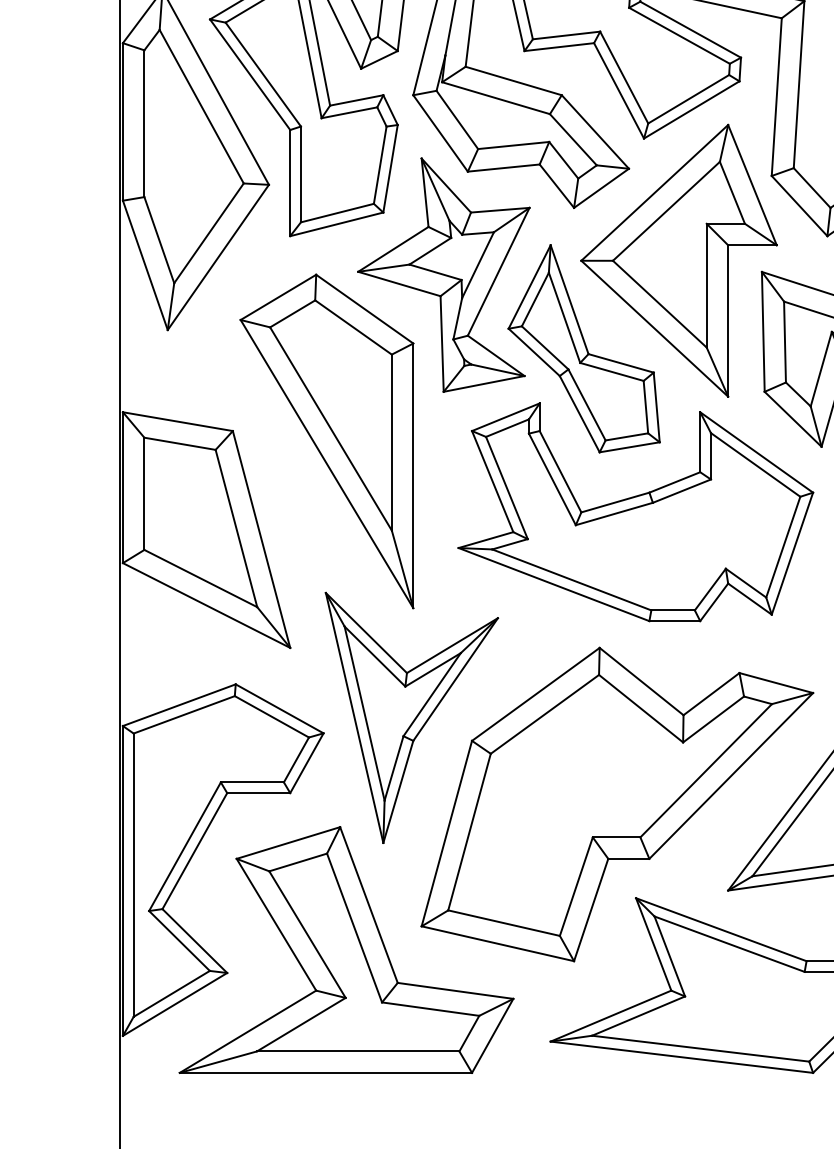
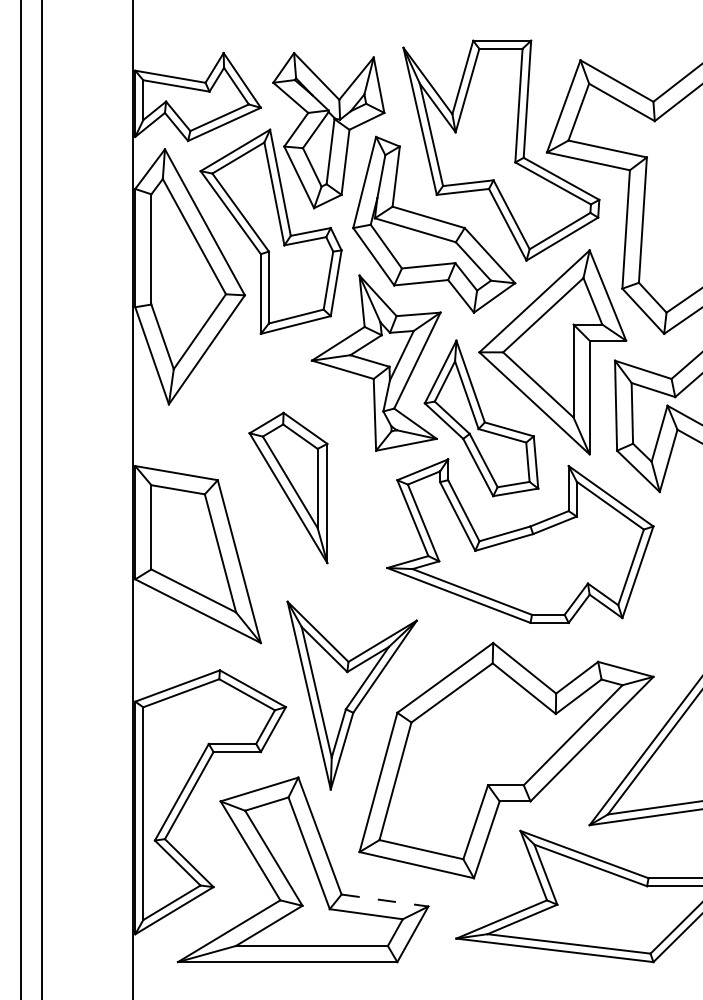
part: (327, 440) -> (288, 487), size x0.6
line: (454, 990) -> (384, 900), solid -> dashed

